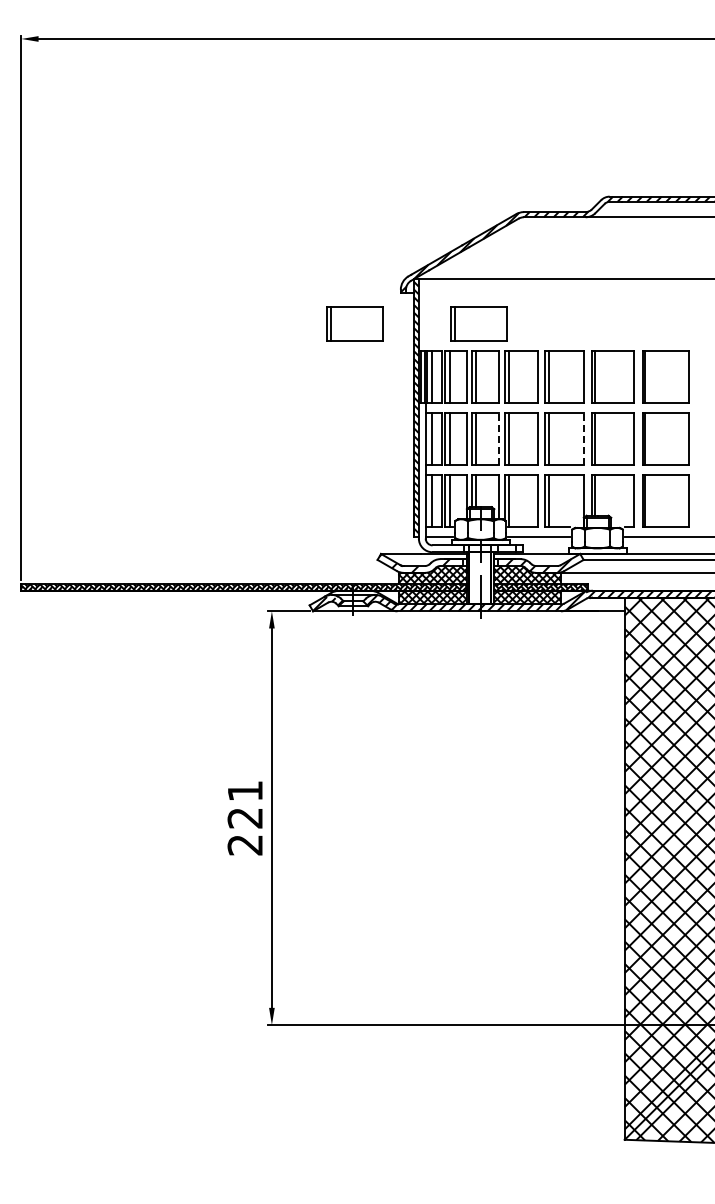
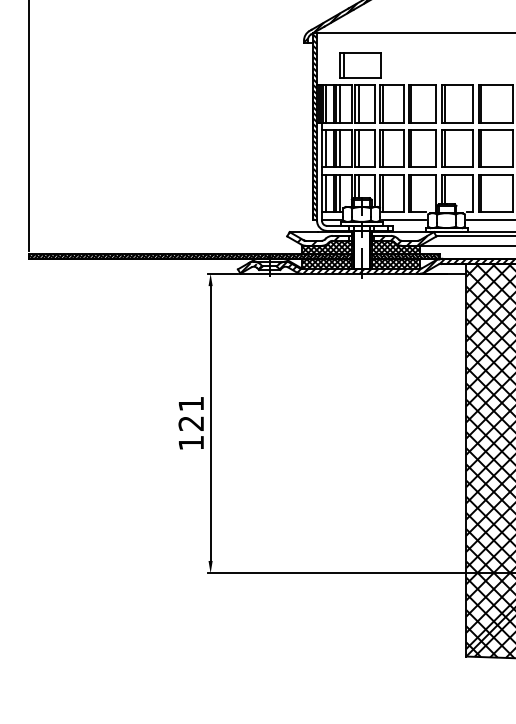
part: (354, 323) -> (270, 65), removed
line: (499, 438) -> (375, 148), dashed -> solid
line: (583, 438) -> (436, 148), dashed -> solid
text: (244, 845) -> (190, 443), 221 -> 121

